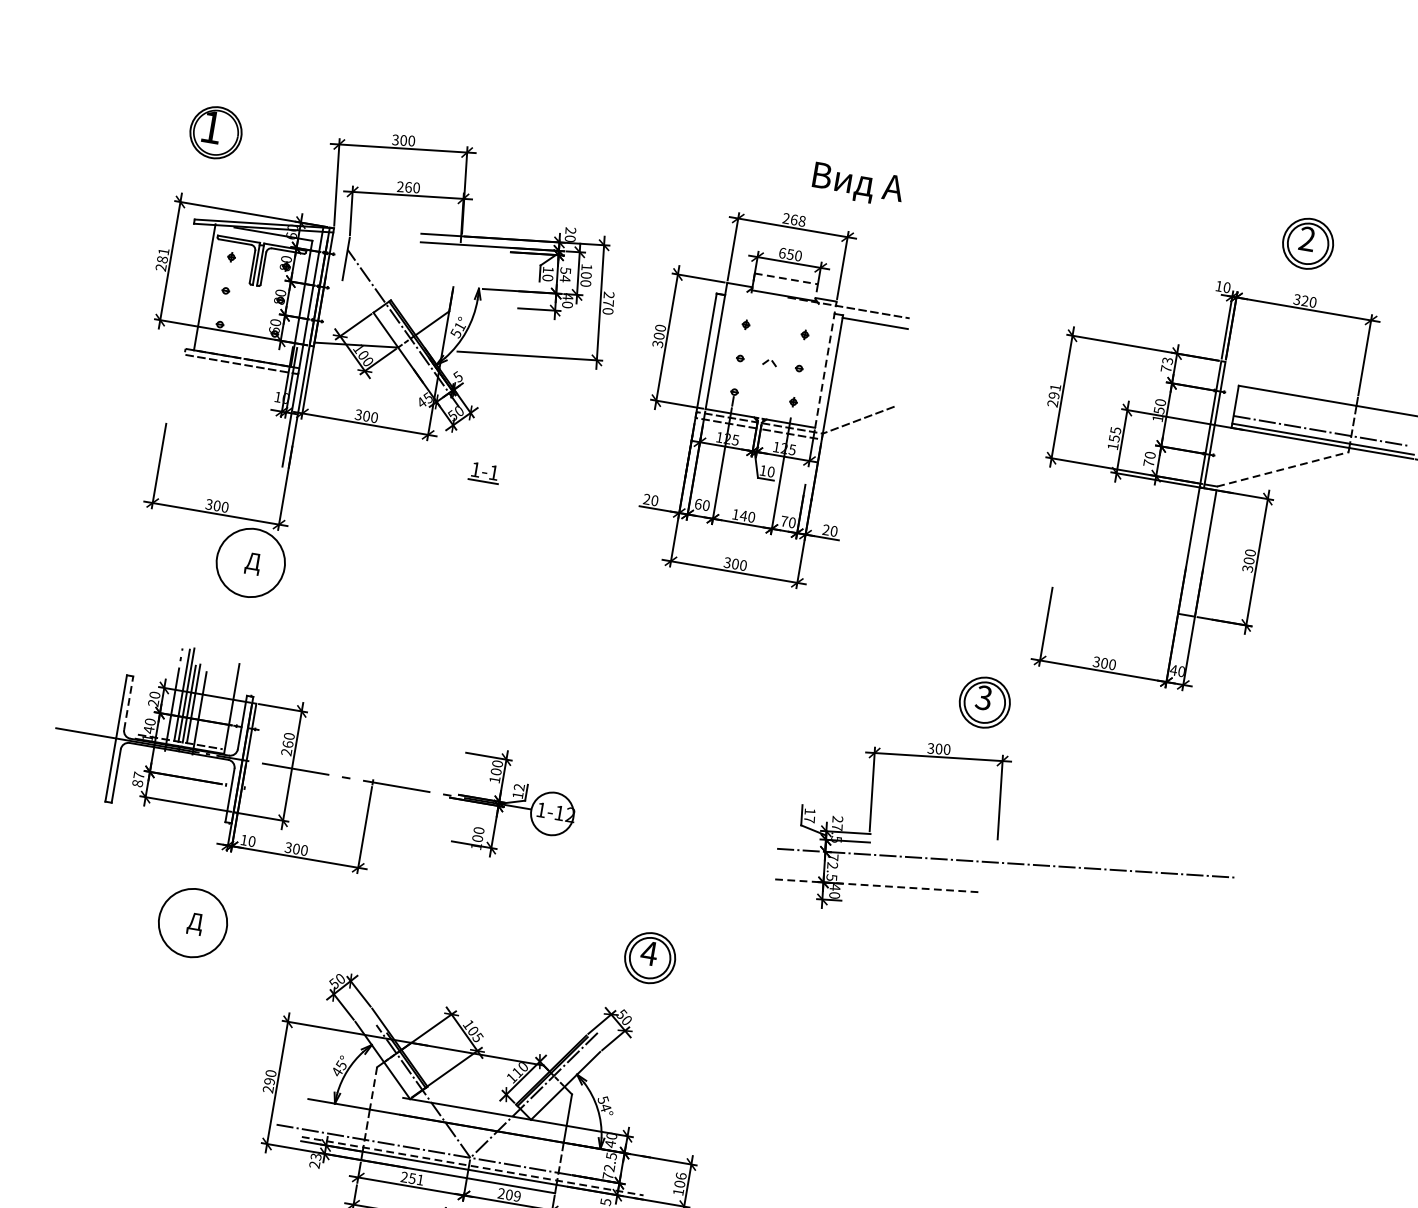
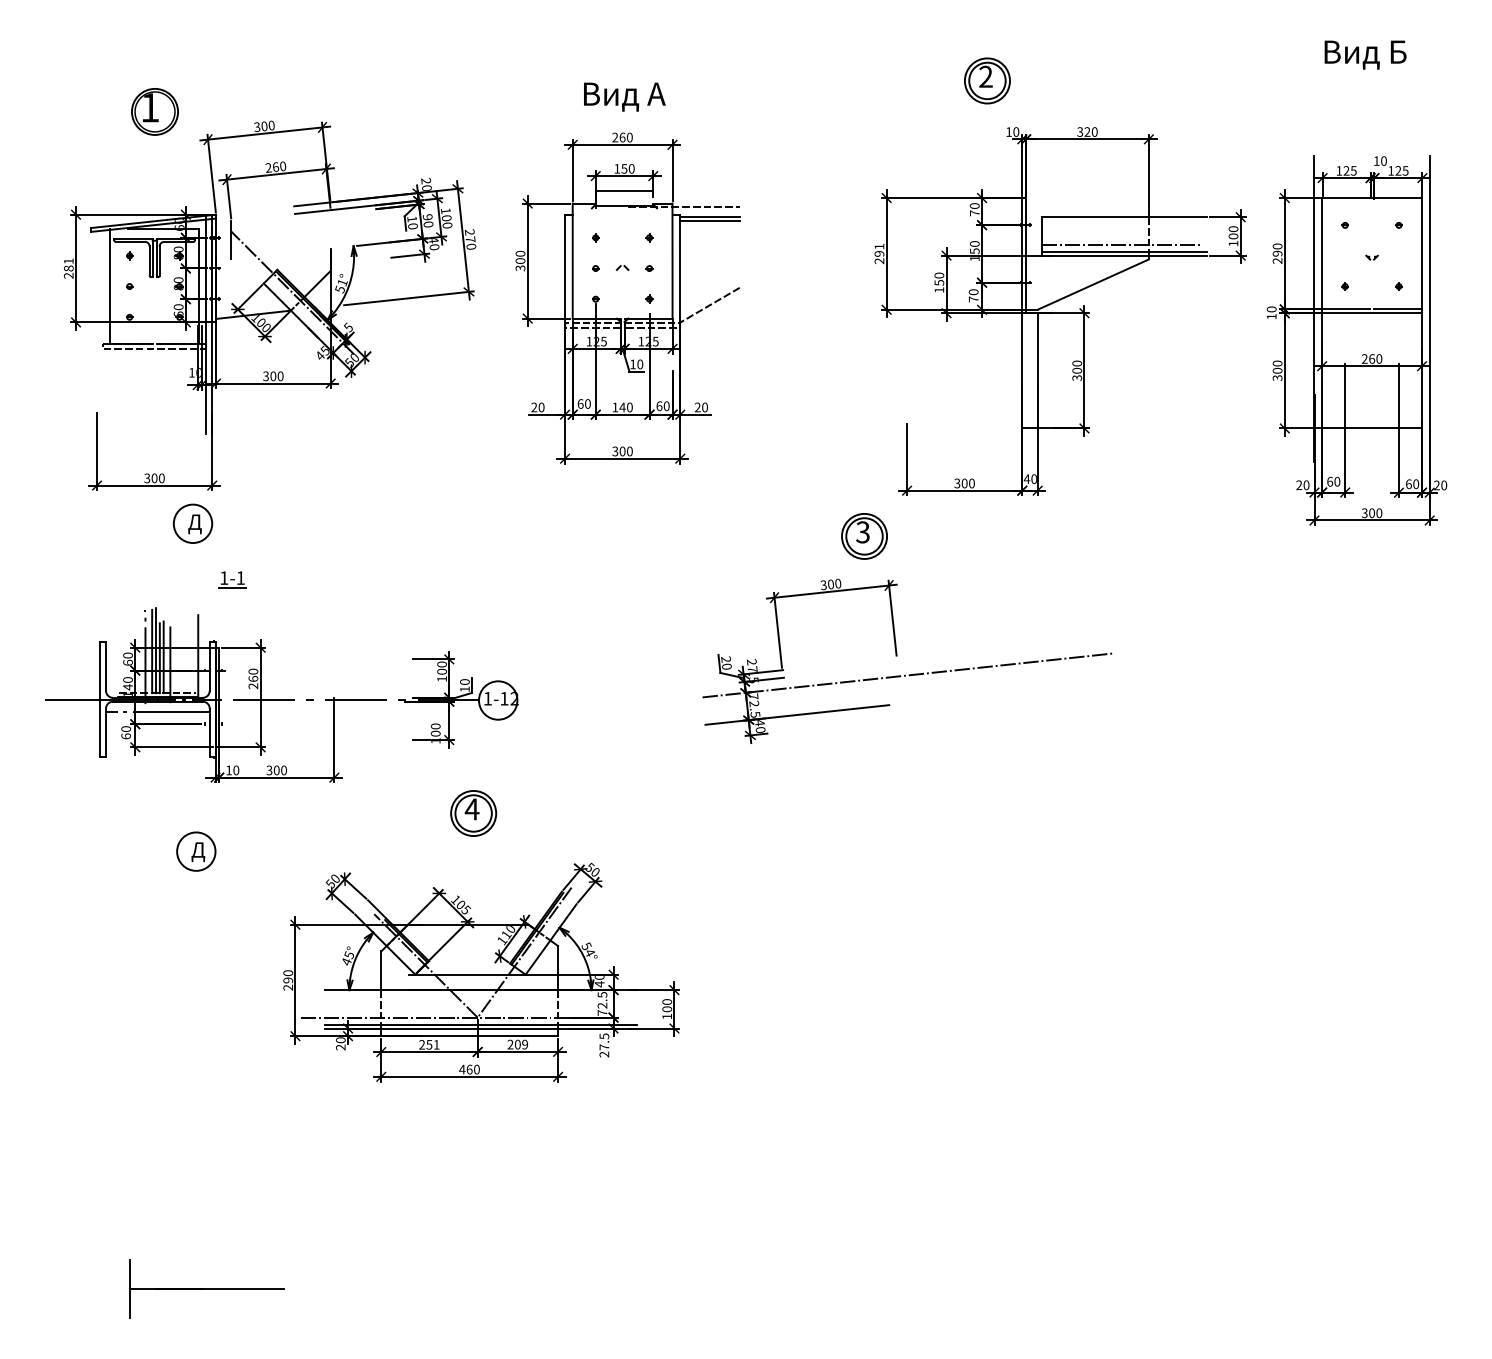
part: (215, 132) -> (154, 111), moved
text: (857, 184) -> (624, 96), moved
text: (801, 221) -> (629, 137), 268 -> 260
part: (1308, 243) -> (987, 80), moved
text: (782, 252) -> (617, 168), 650 -> 150
text: (565, 274) -> (428, 220), 54 -> 90
line: (786, 279) -> (624, 191), dashed -> solid
line: (874, 327) -> (709, 220), added
text: (1167, 361) -> (974, 206), 73 -> 70
line: (825, 365) -> (672, 261), dashed -> solid
text: (1115, 430) -> (939, 275), 155 -> 150
line: (1283, 469) -> (1093, 284), dashed -> solid
part: (484, 472) -> (232, 579), moved
text: (784, 521) -> (659, 406), 70 -> 60
circle: (250, 562) -> (192, 523), size x0.62
text: (152, 702) -> (127, 662), 20 -> 60
line: (129, 703) -> (106, 666), dashed -> solid
line: (176, 763) -> (157, 712), added
text: (138, 779) -> (126, 732), 87 -> 60
text: (518, 786) -> (464, 681), 12 -> 10
text: (809, 815) -> (726, 662), 17 -> 20
line: (877, 885) -> (797, 714), dashed -> solid
circle: (193, 922) -> (196, 851), size x0.62
part: (649, 958) -> (473, 813), moved
line: (373, 1089) -> (381, 971), dashed -> solid
text: (315, 1157) -> (340, 1040), 23 -> 20
line: (472, 1165) -> (480, 1024), dashed -> solid
text: (680, 1175) -> (666, 1001), 106 -> 100

